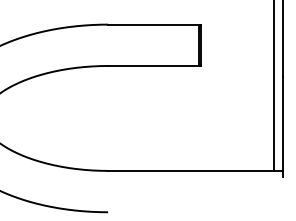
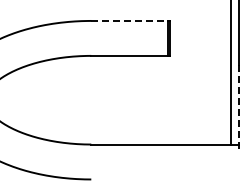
line: (154, 24) -> (130, 20), solid -> dashed
line: (282, 127) -> (238, 107), solid -> dashed

